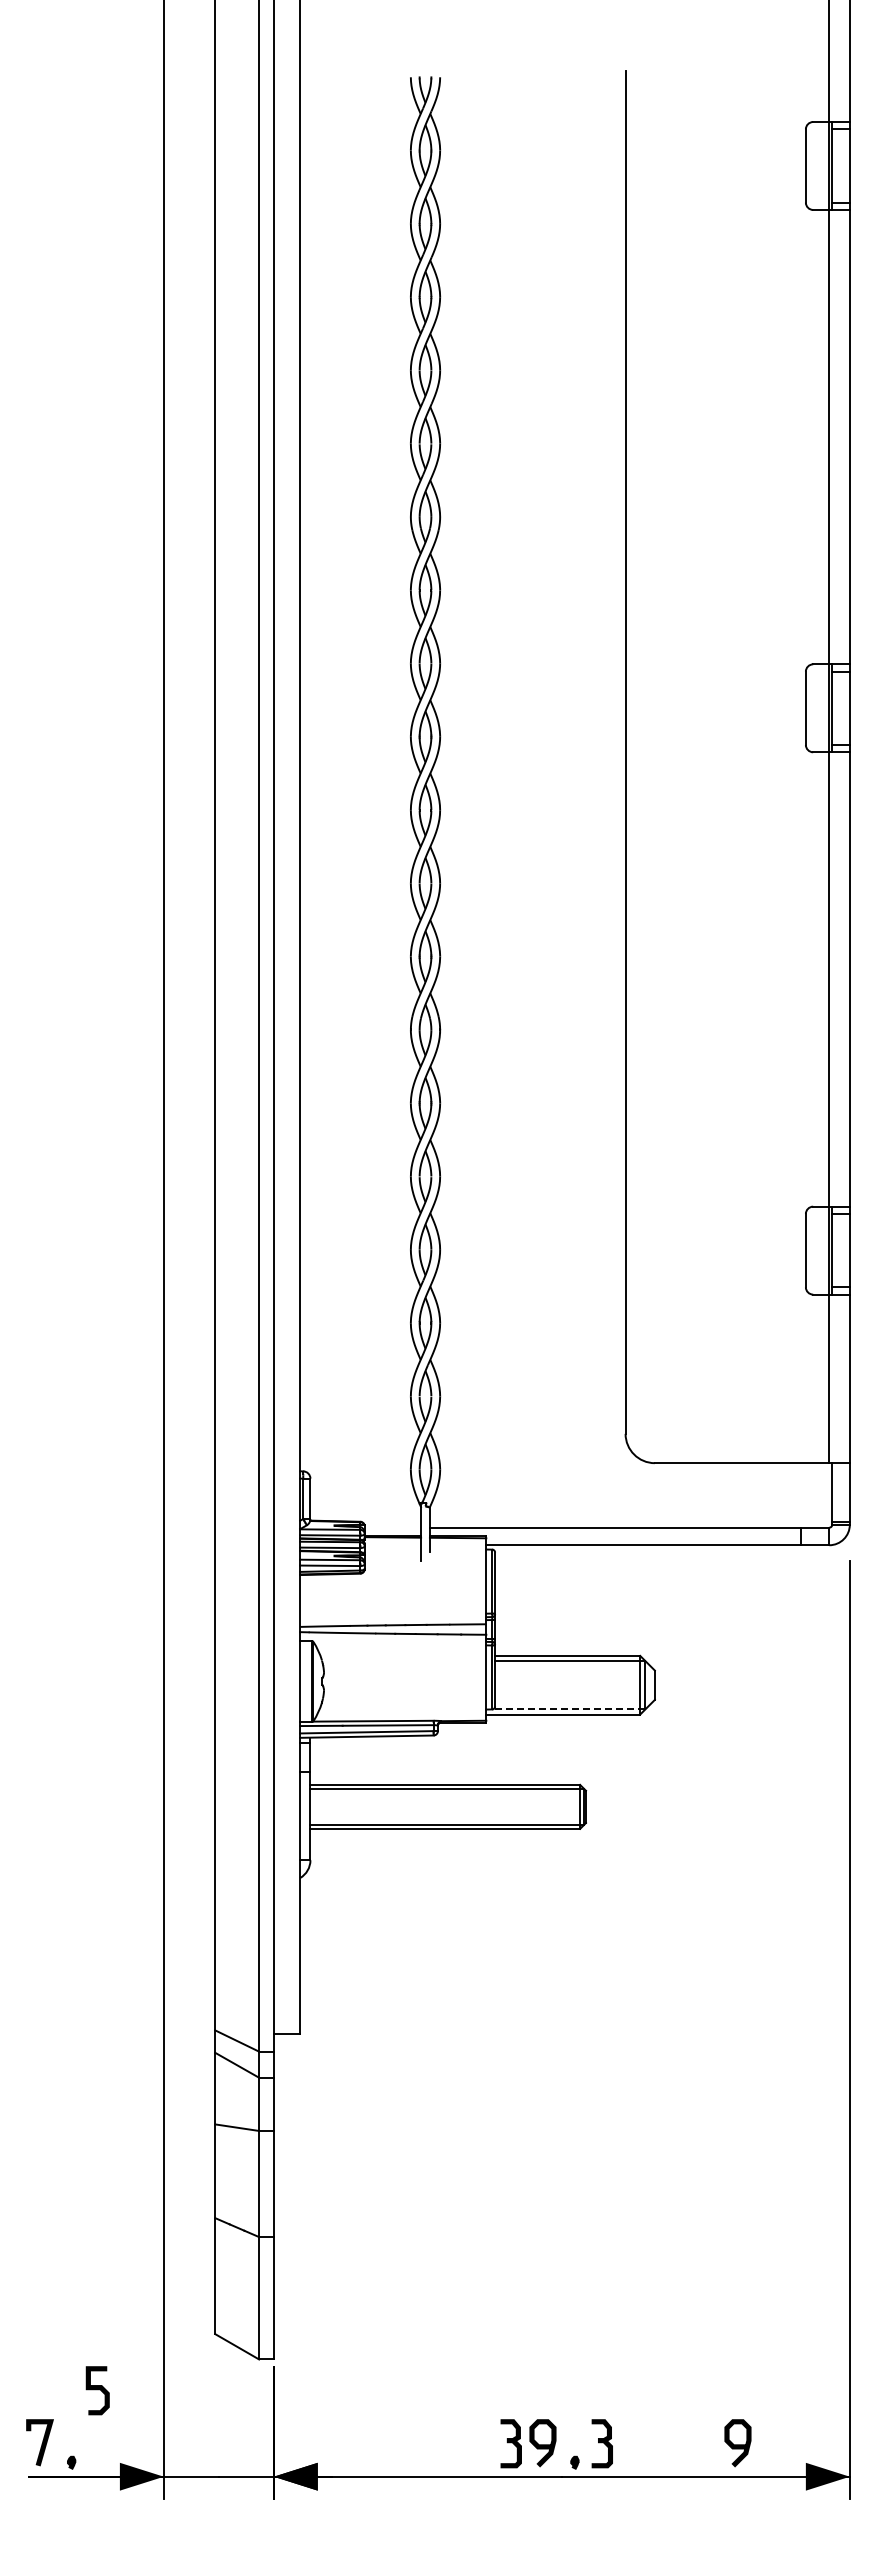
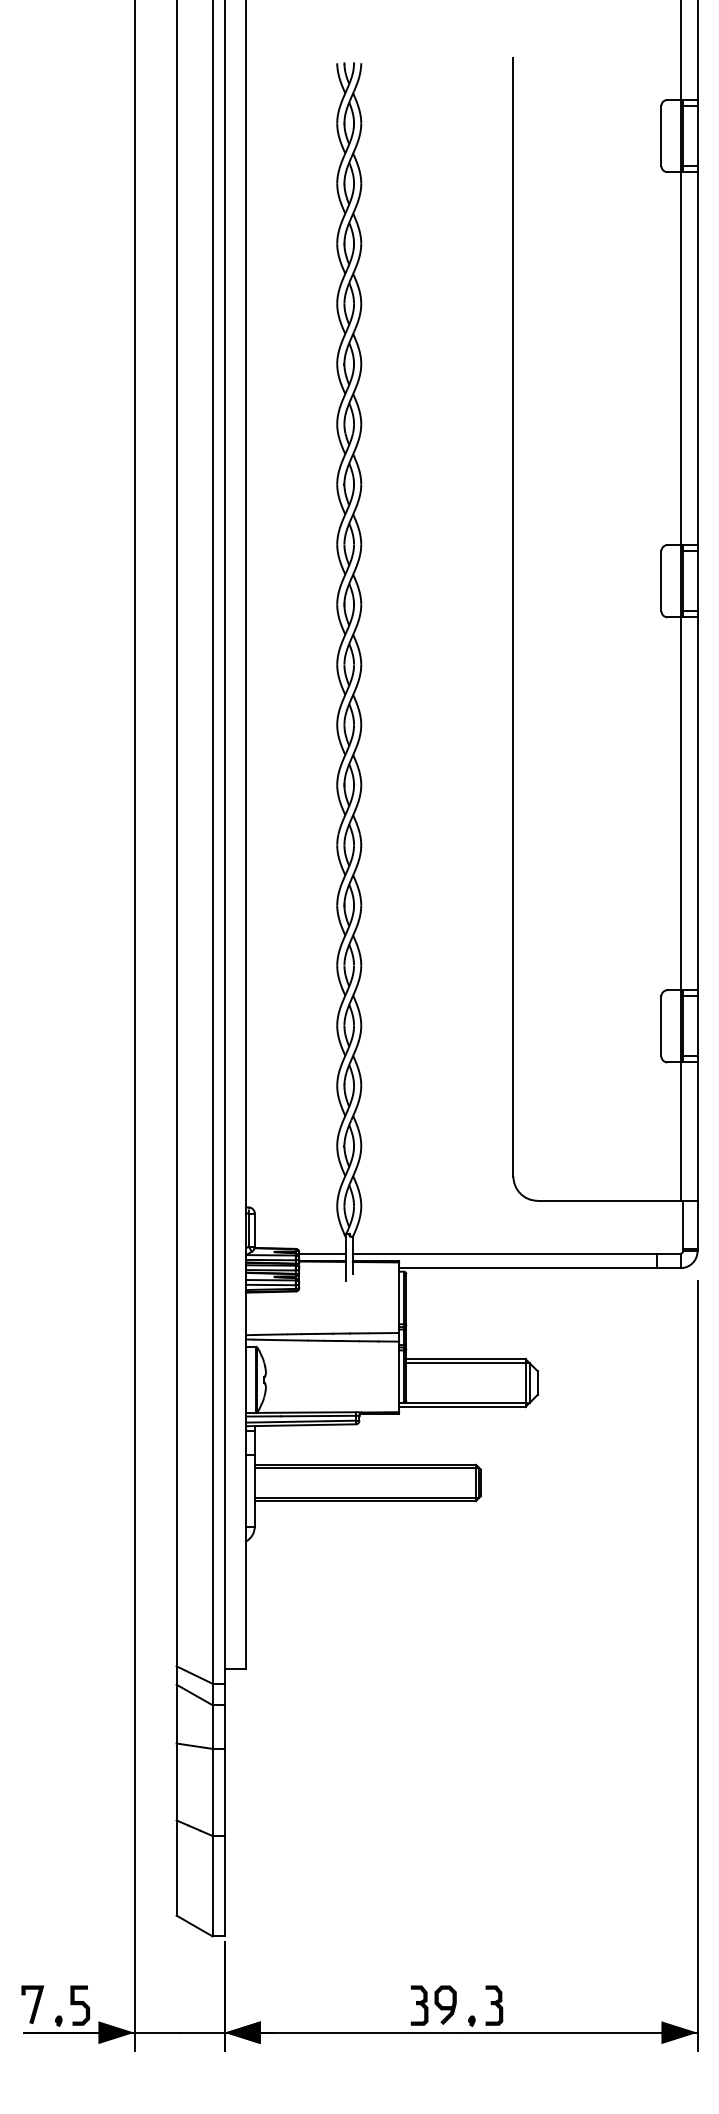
line: (392, 1527) -> (322, 1253), added
line: (568, 1709) -> (466, 1402), dashed -> solid
curve: (97, 2390) -> (80, 2005), moved
curve: (737, 2444) -> (605, 2006), removed

